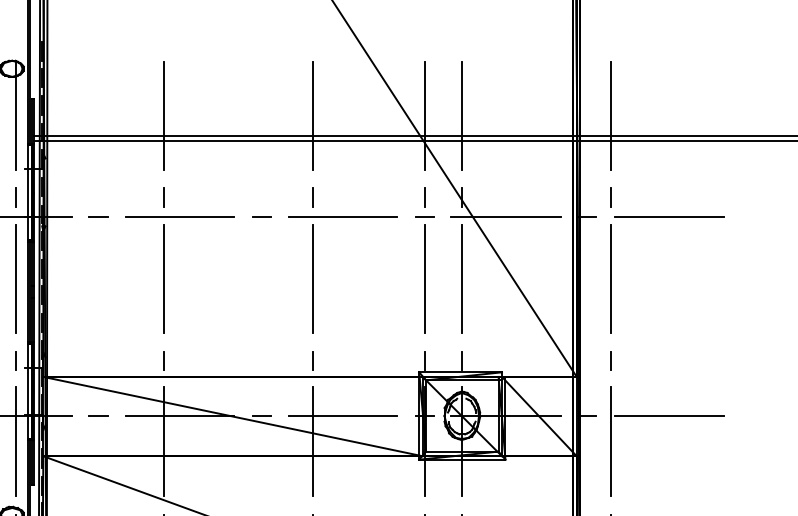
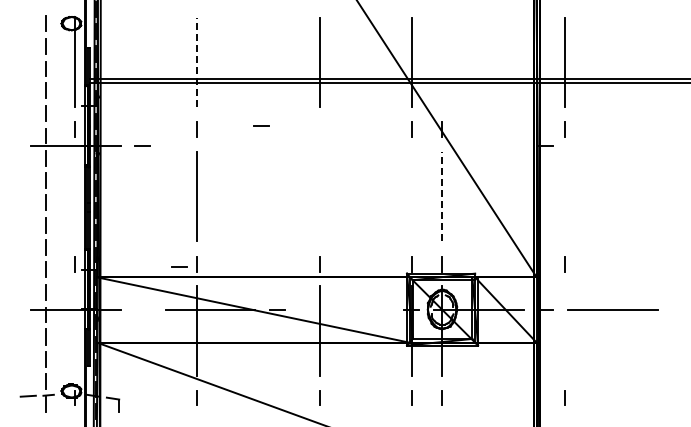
line: (462, 114) -> (442, 61), removed
line: (163, 115) -> (196, 62), solid -> dashed
line: (312, 197) -> (319, 129), removed
line: (179, 216) -> (209, 145), removed
line: (261, 216) -> (261, 125), moved
line: (343, 216) -> (344, 145), removed
line: (505, 216) -> (478, 145), removed
line: (668, 216) -> (612, 145), removed
part: (424, 275) -> (411, 193), removed
line: (15, 278) -> (74, 196), removed
line: (312, 278) -> (319, 196), removed
line: (462, 278) -> (442, 196), solid -> dashed
line: (611, 278) -> (565, 196), removed
line: (98, 415) -> (179, 266), moved
line: (343, 415) -> (344, 309), removed
line: (15, 441) -> (74, 330), removed
line: (611, 441) -> (565, 330), removed

